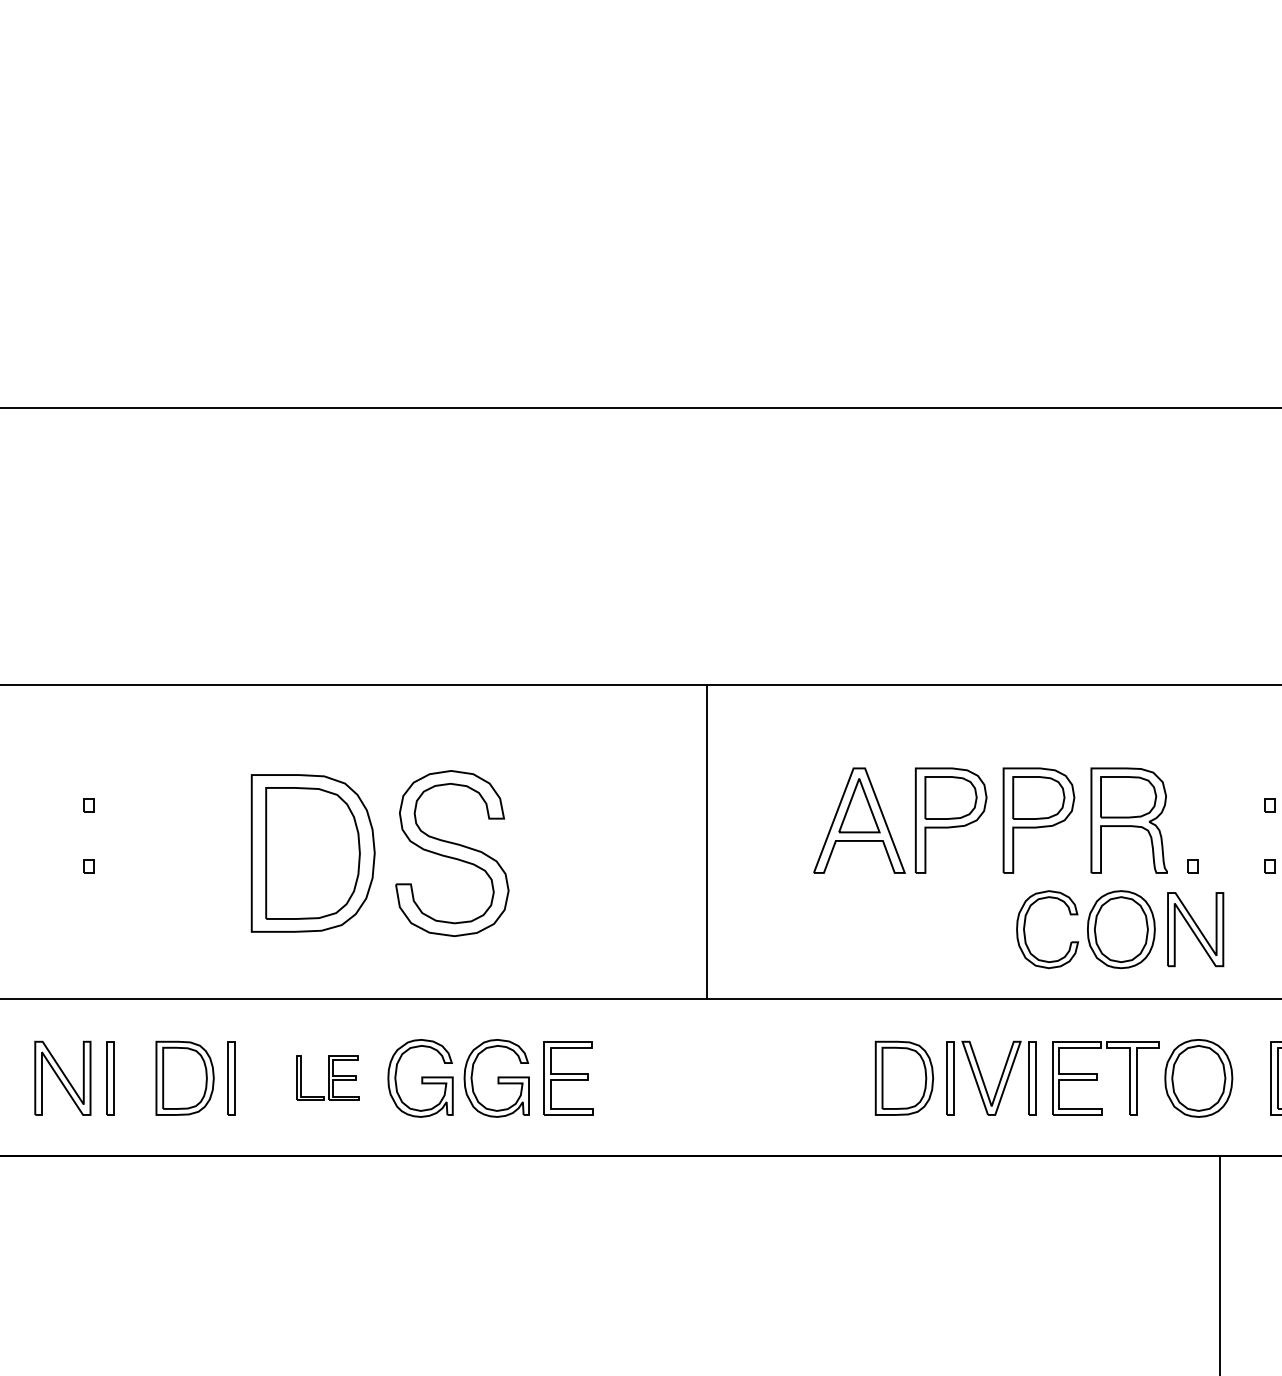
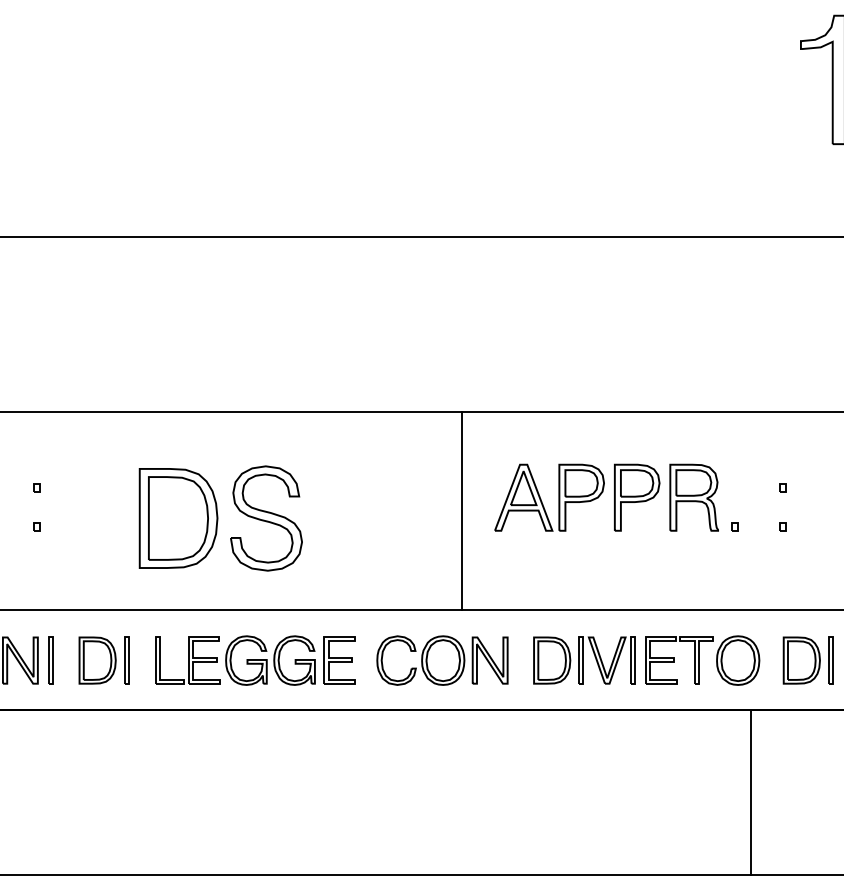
line: (707, 842) -> (462, 511), moved
part: (1120, 929) -> (442, 660), moved
part: (327, 1078) -> (187, 660), size x1.67

